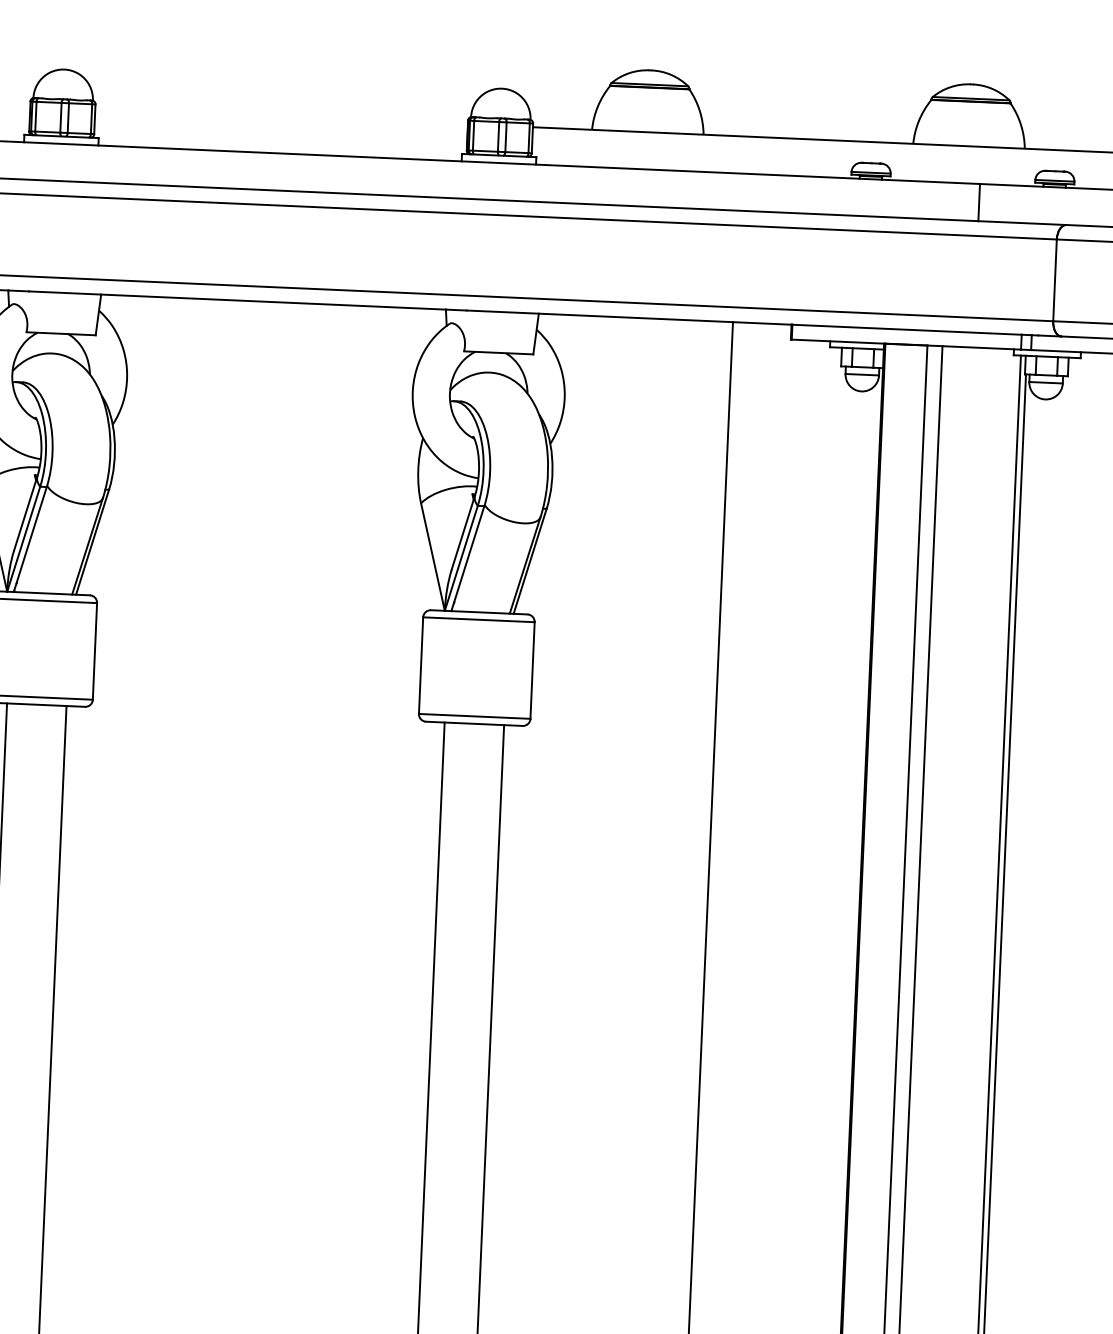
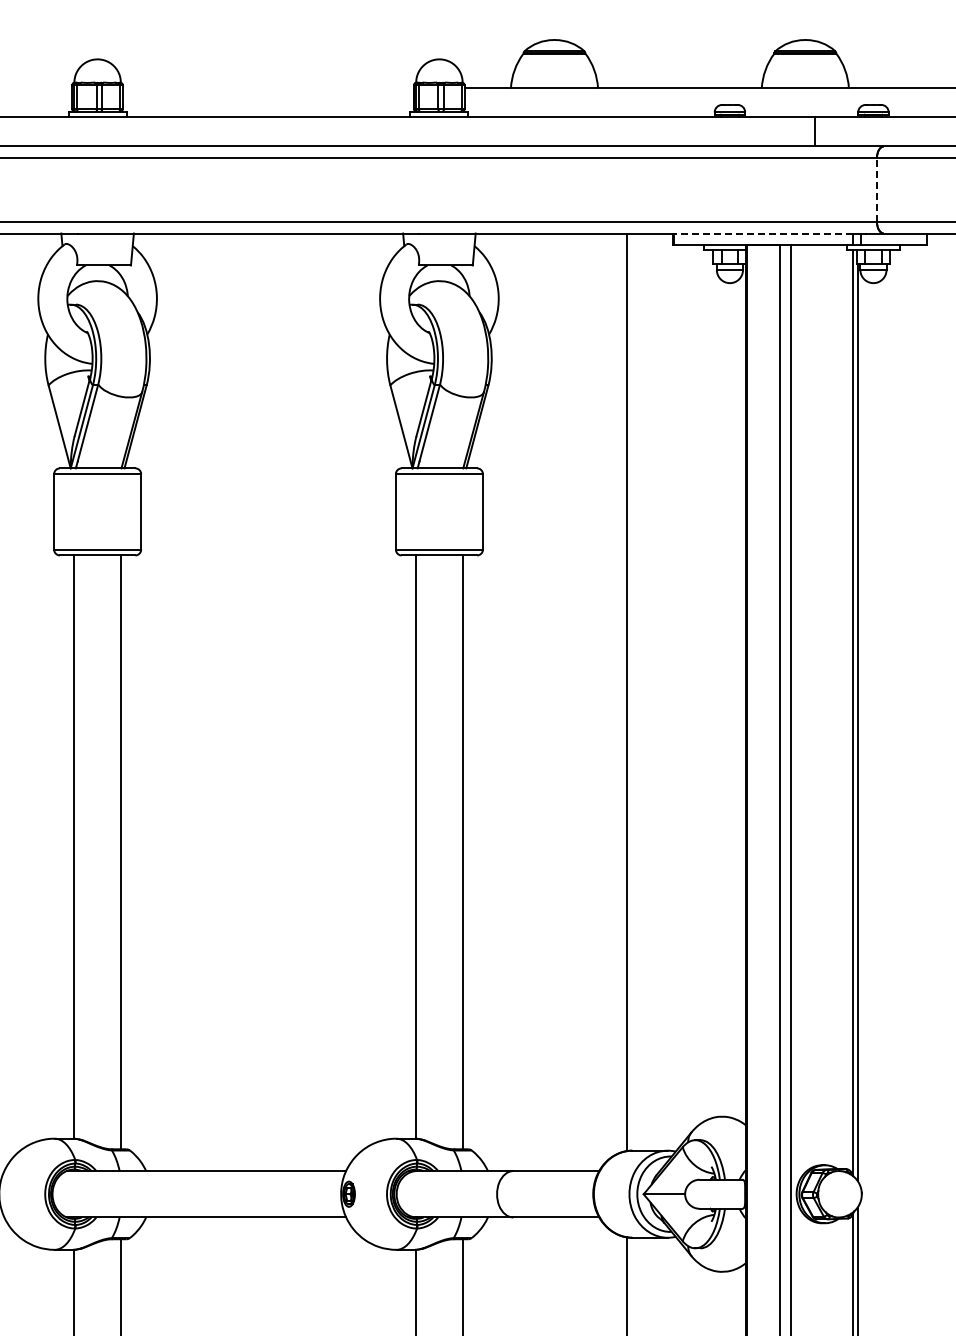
line: (1054, 279) -> (876, 189), solid -> dashed
line: (907, 329) -> (763, 233), solid -> dashed

